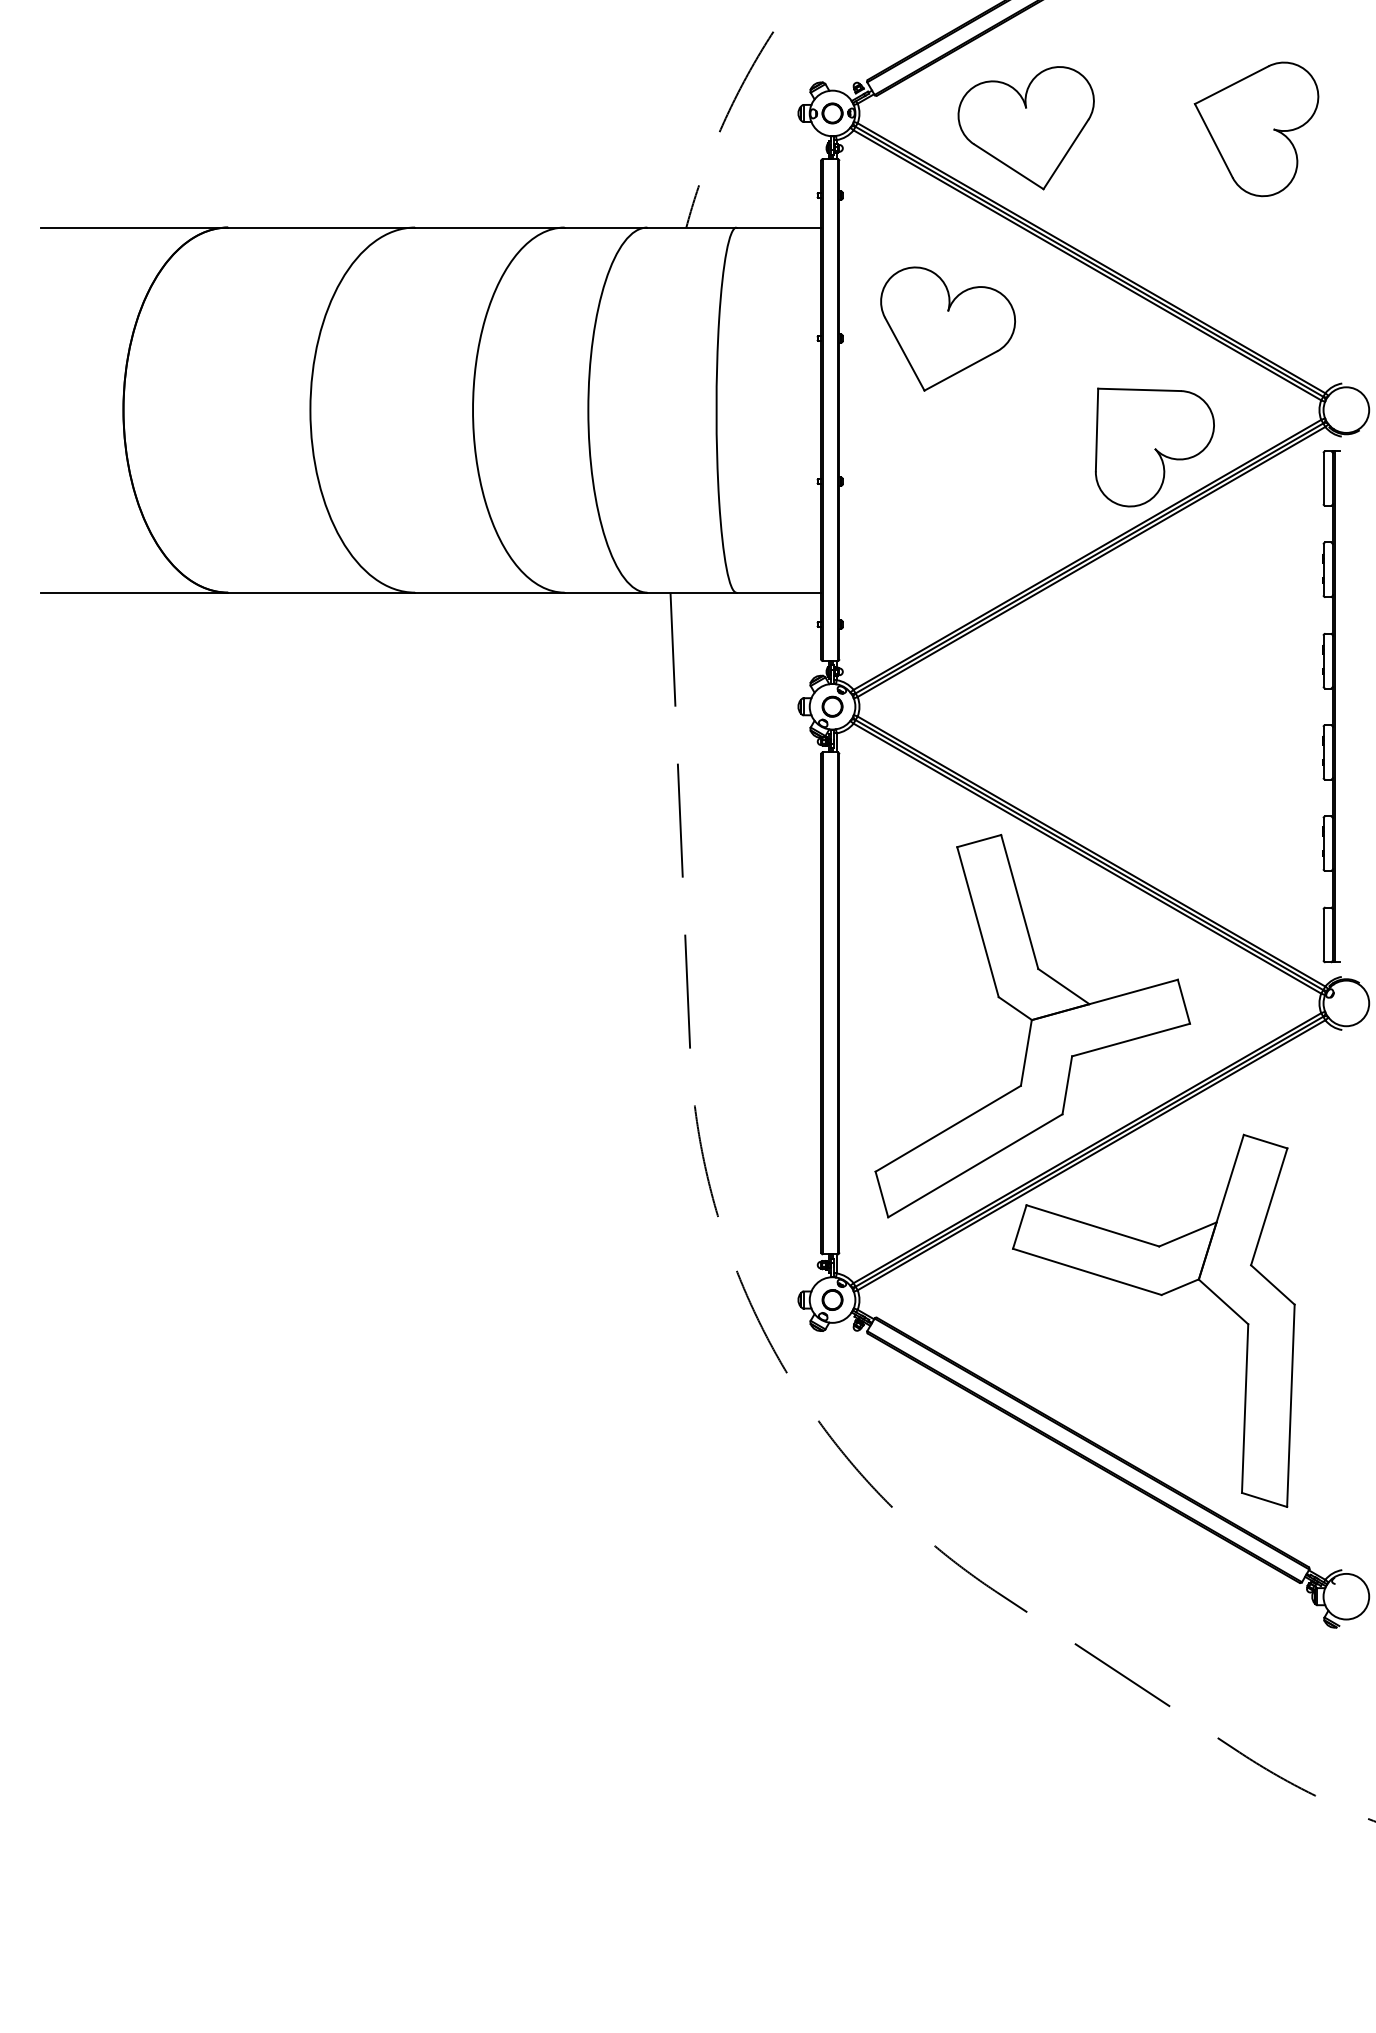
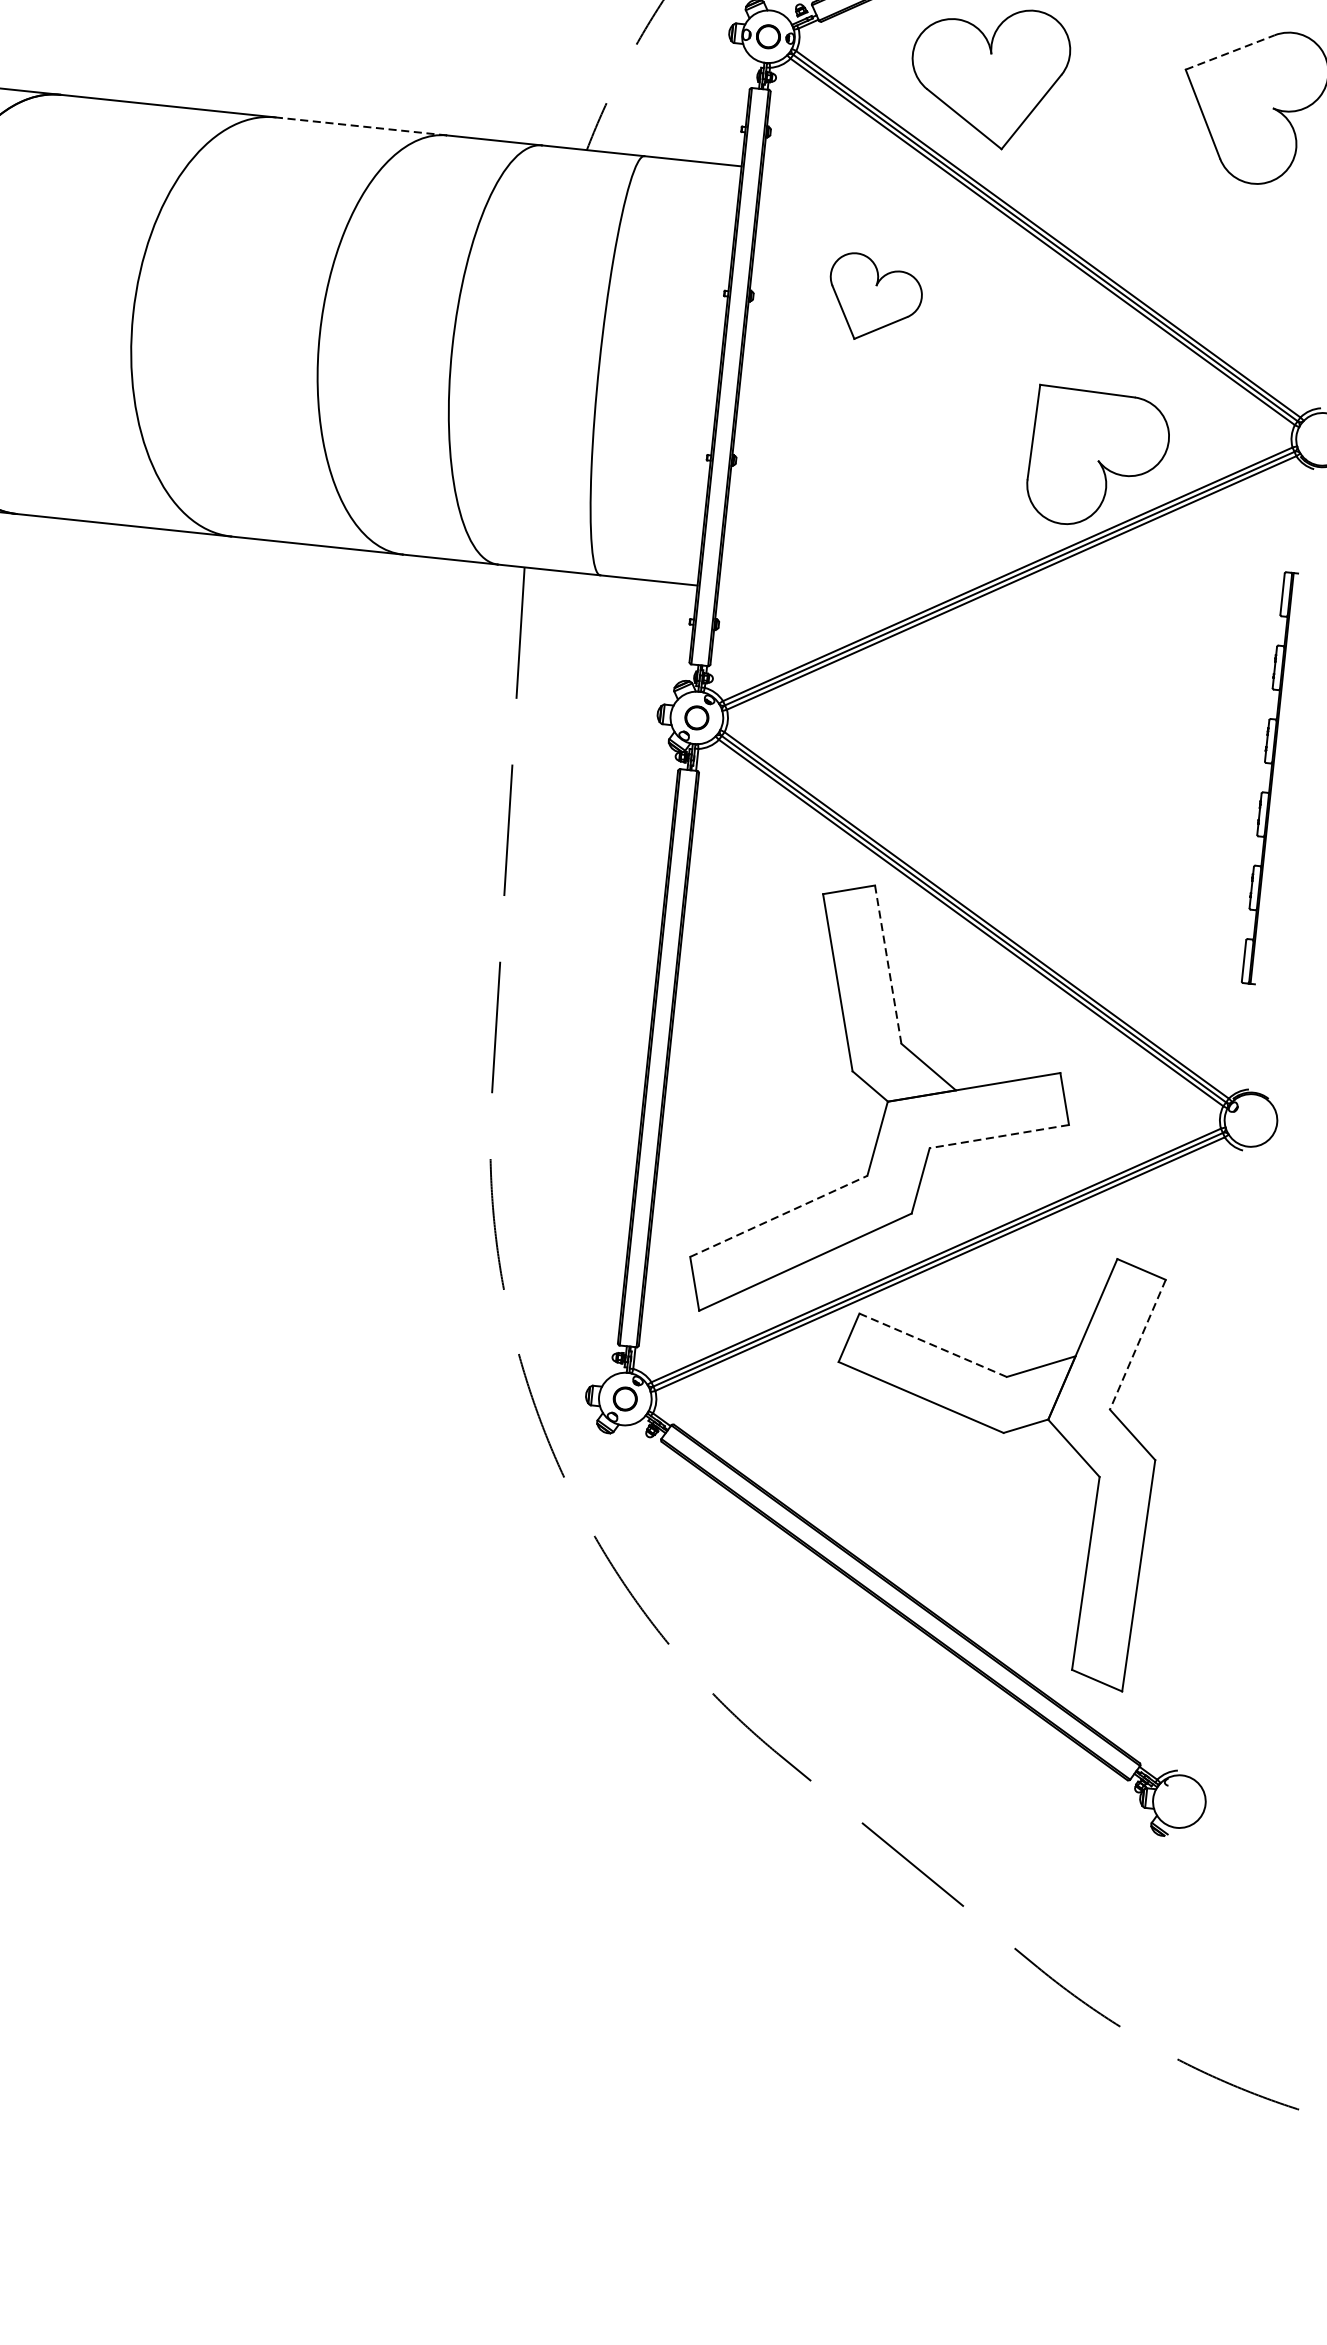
line: (1232, 84) -> (1231, 51), solid -> dashed
line: (489, 227) -> (360, 126), solid -> dashed
part: (947, 328) -> (874, 297), size x0.6
part: (1331, 706) -> (1269, 777), size x0.7
line: (1019, 902) -> (887, 965), solid -> dashed
line: (1130, 1040) -> (998, 1137), solid -> dashed
line: (948, 1128) -> (779, 1216), solid -> dashed
line: (1269, 1207) -> (1138, 1345), solid -> dashed
line: (1093, 1226) -> (933, 1346), solid -> dashed

